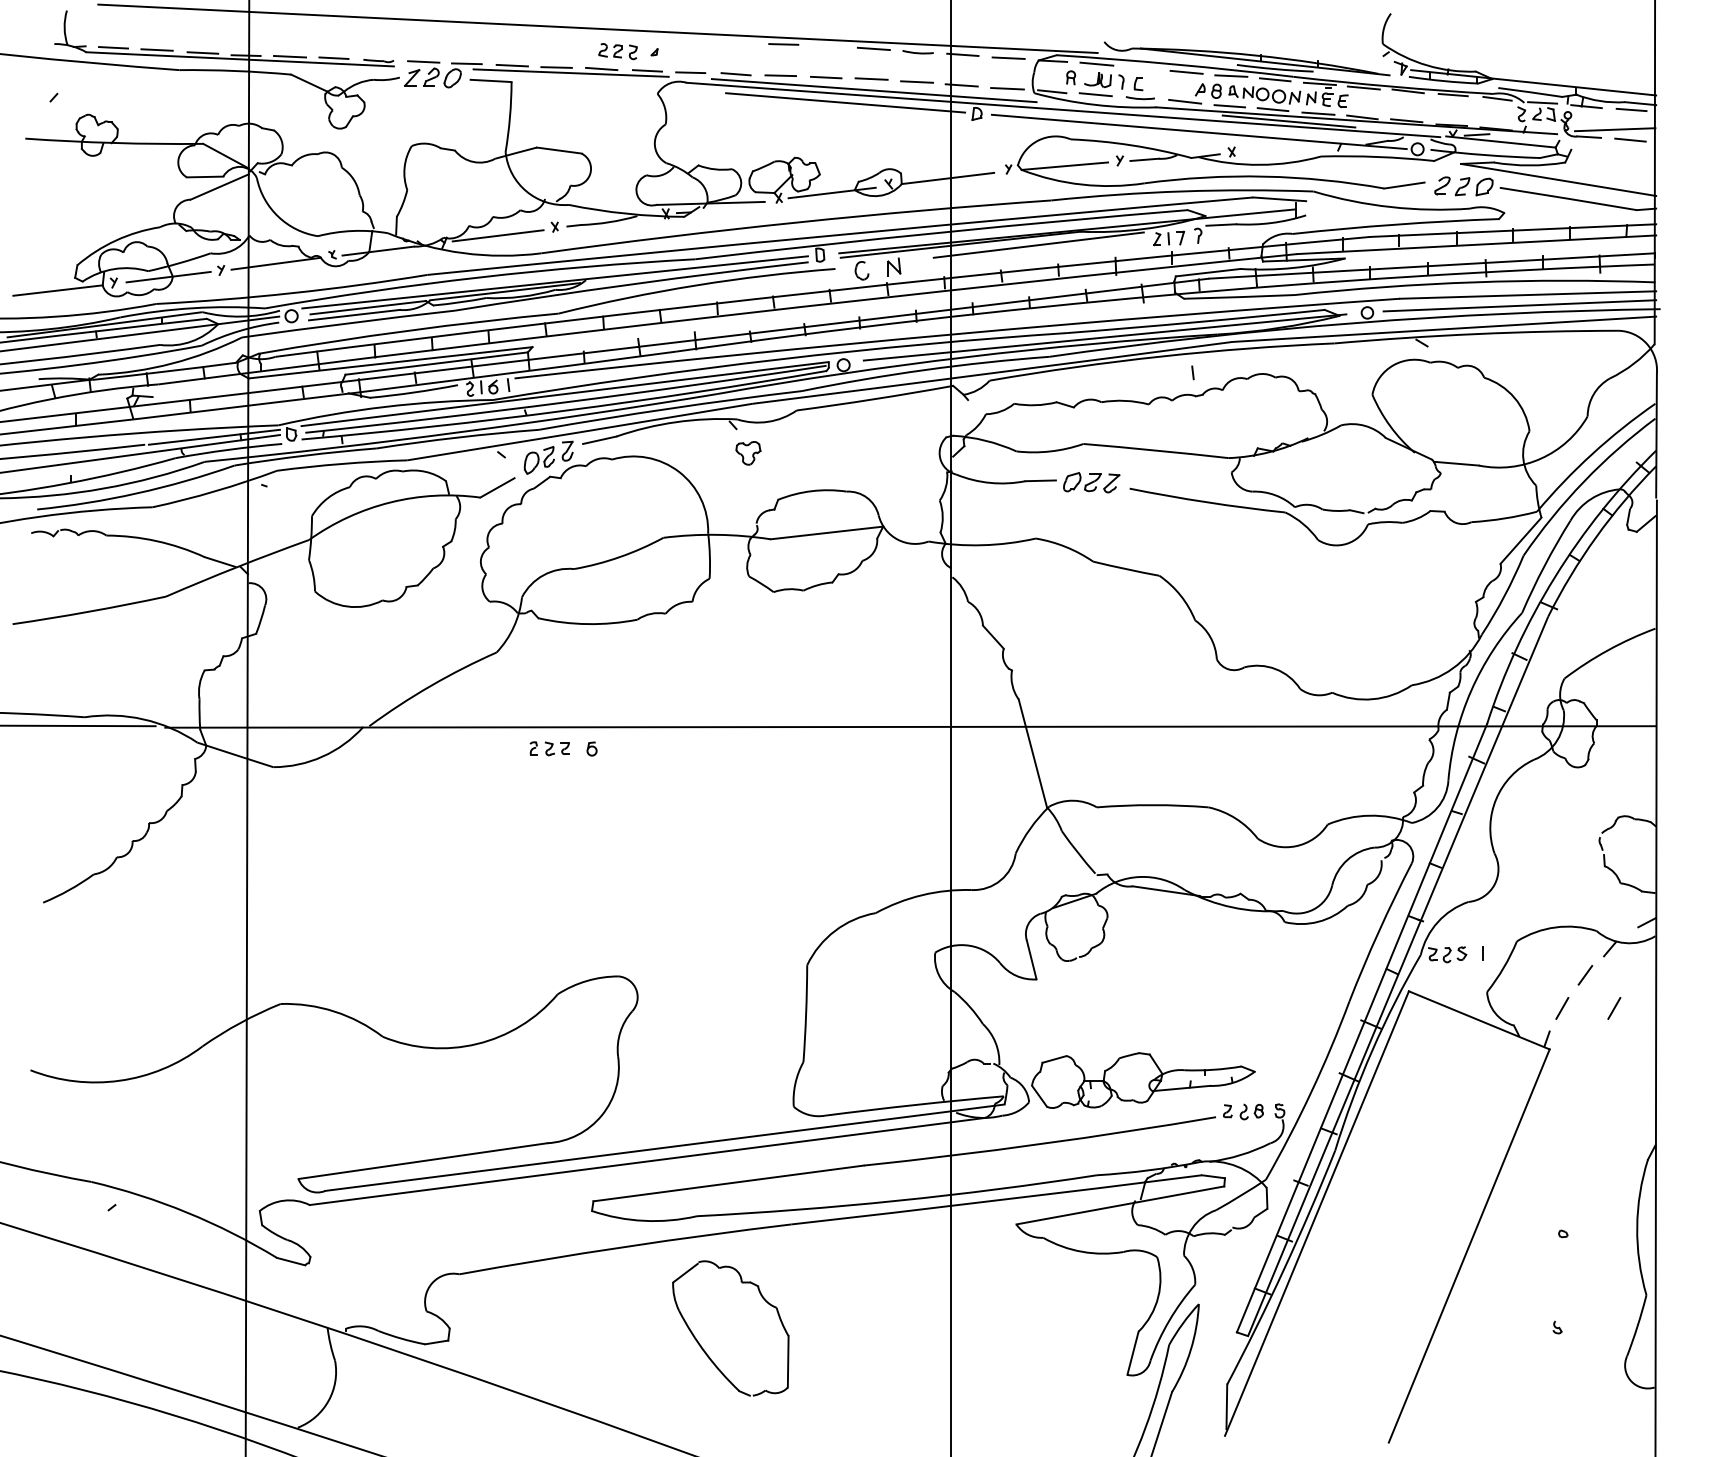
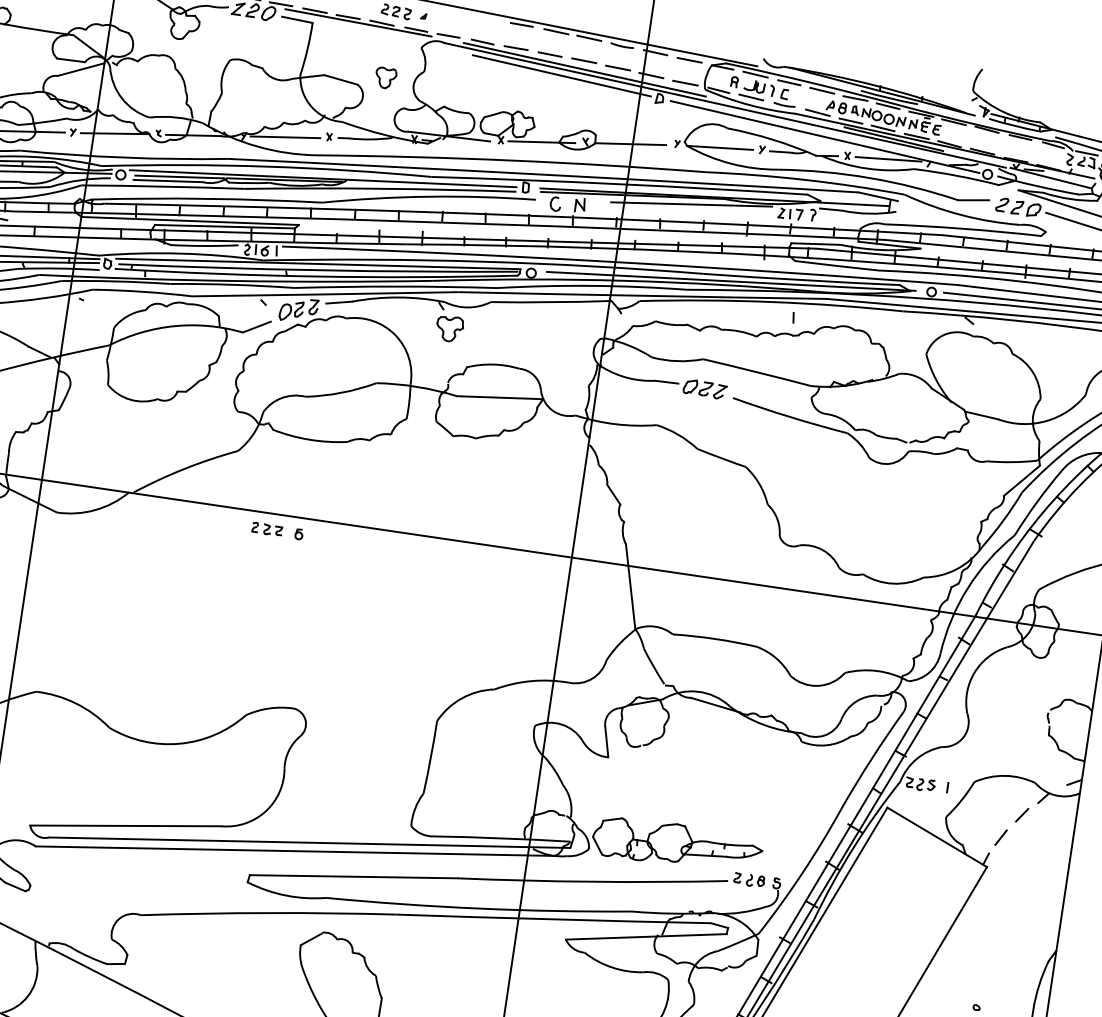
line: (829, 46) -> (556, 31), added
line: (1142, 68) -> (789, 82), added
part: (617, 139) -> (386, 78), added
line: (1285, 148) -> (888, 159), added
part: (748, 453) -> (449, 329), size x1.43
line: (1614, 1008) -> (1040, 843), removed

